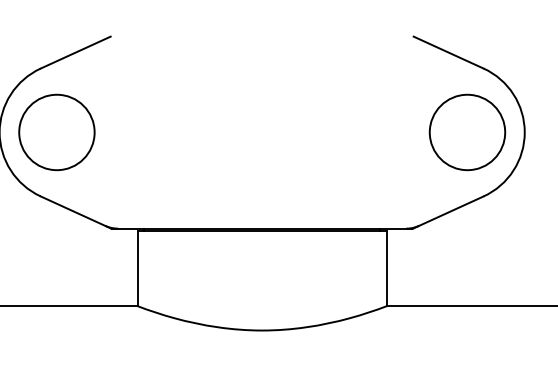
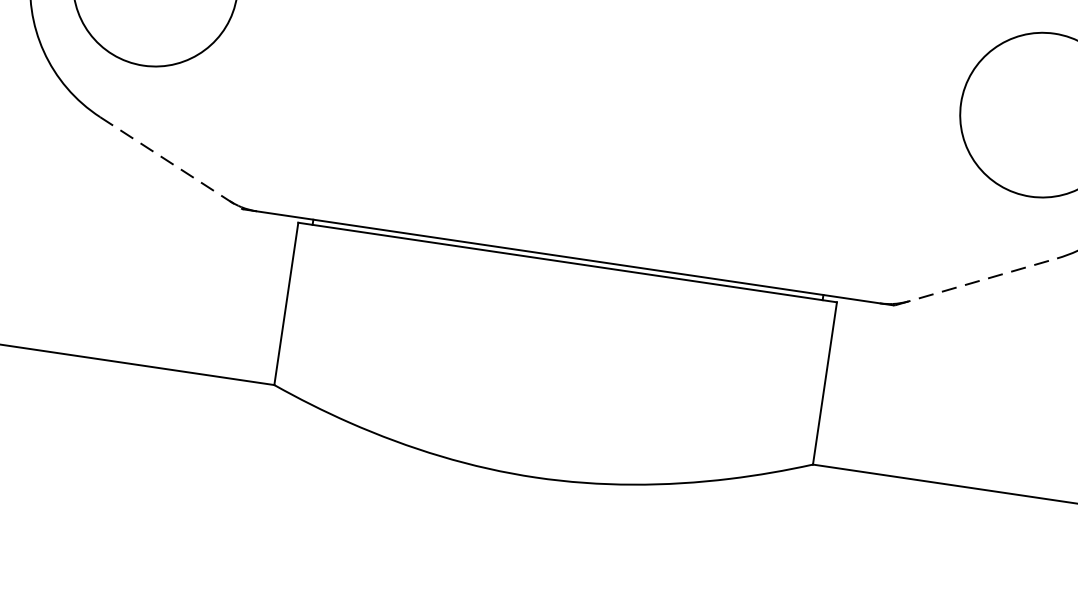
line: (76, 212) -> (172, 163), solid -> dashed
line: (449, 212) -> (978, 282), solid -> dashed

